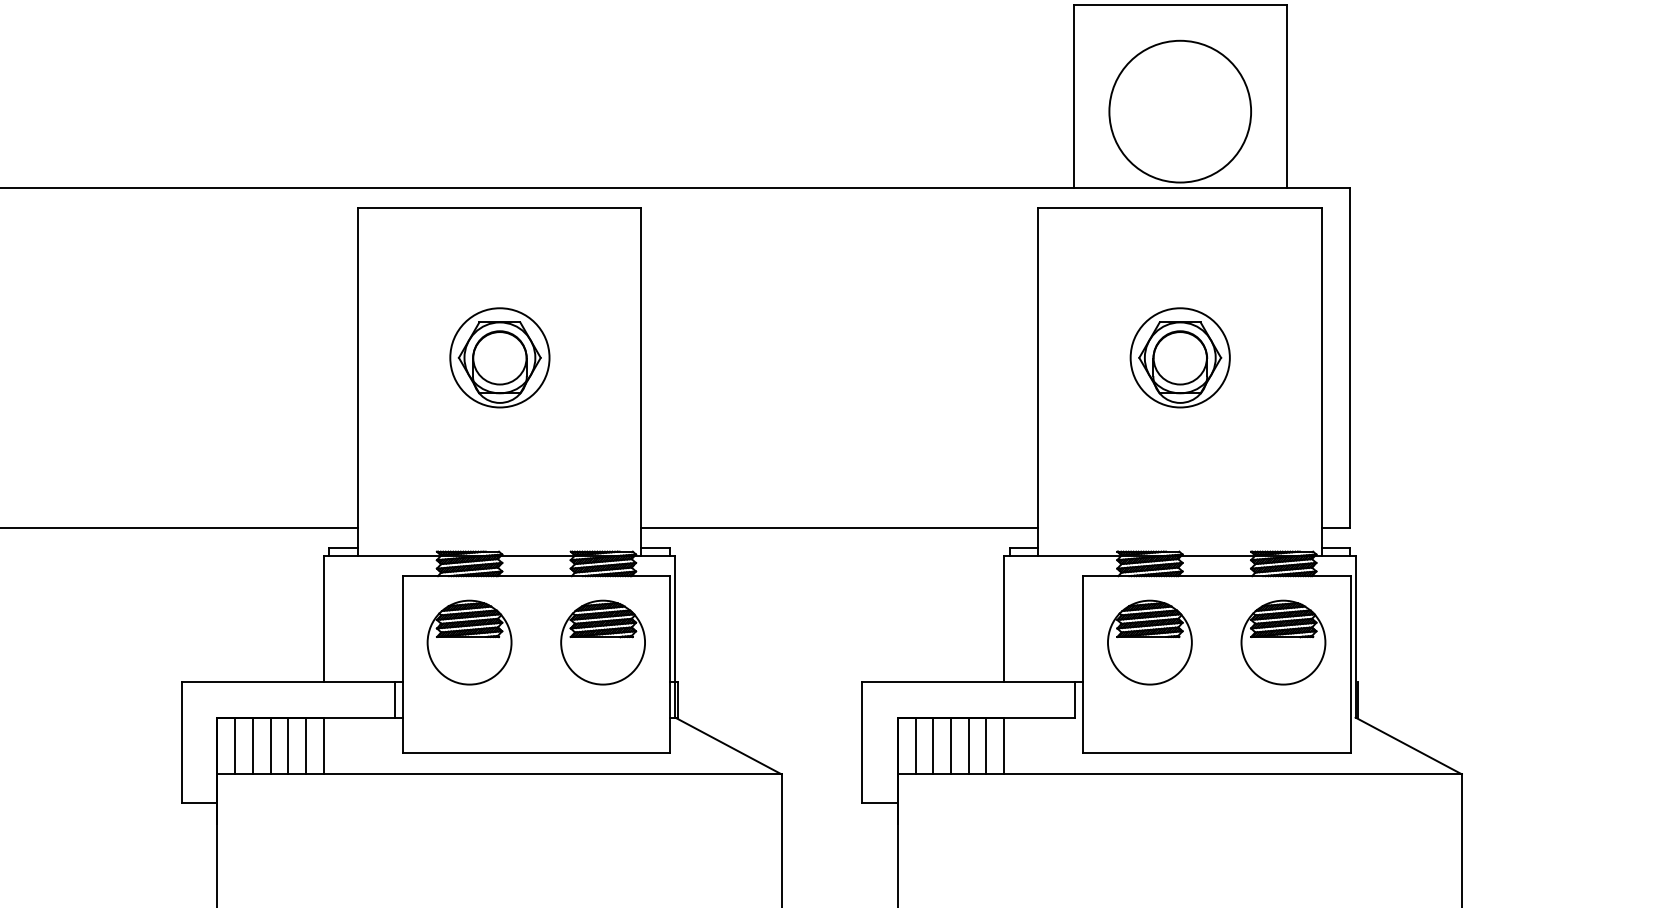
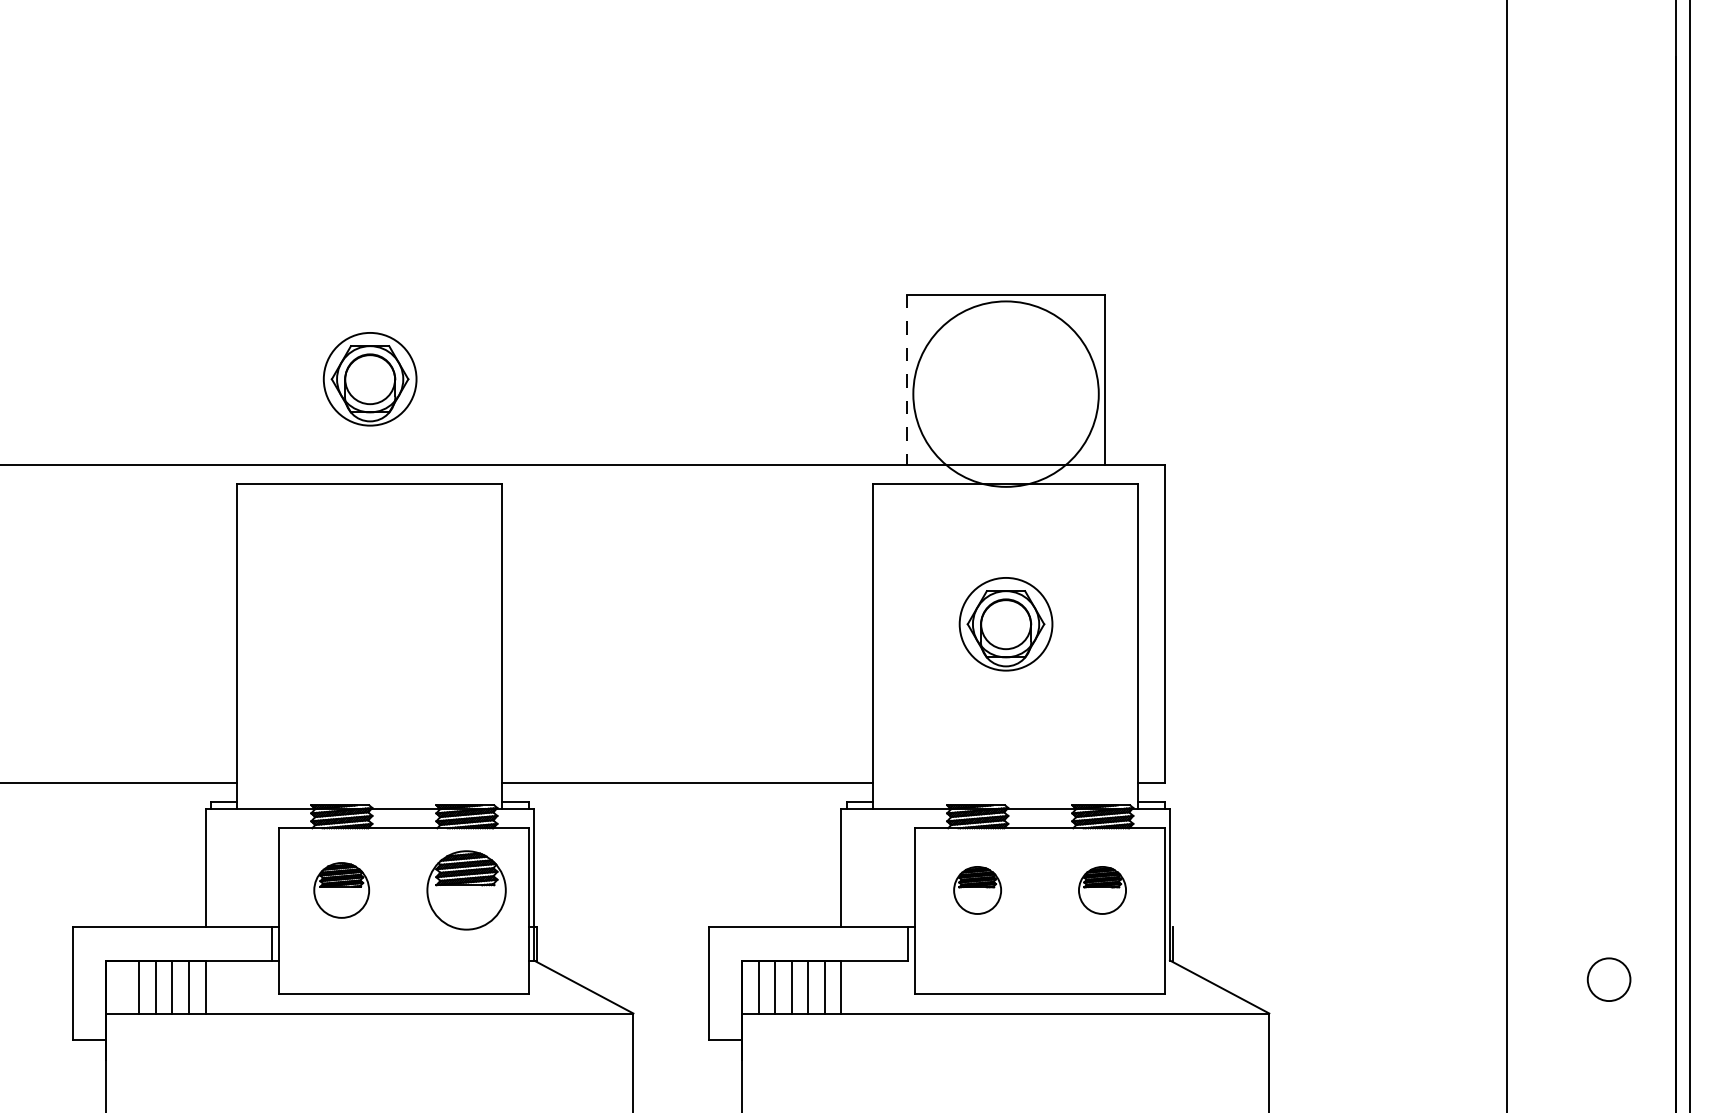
line: (1073, 97) -> (906, 380), solid -> dashed
circle: (1179, 110) -> (1005, 393), size x1.4
part: (499, 358) -> (369, 379), moved
part: (469, 642) -> (341, 890), size x0.7
part: (1149, 642) -> (977, 890), size x0.6
part: (1283, 642) -> (1102, 890), size x0.6
line: (234, 745) -> (122, 986), removed

